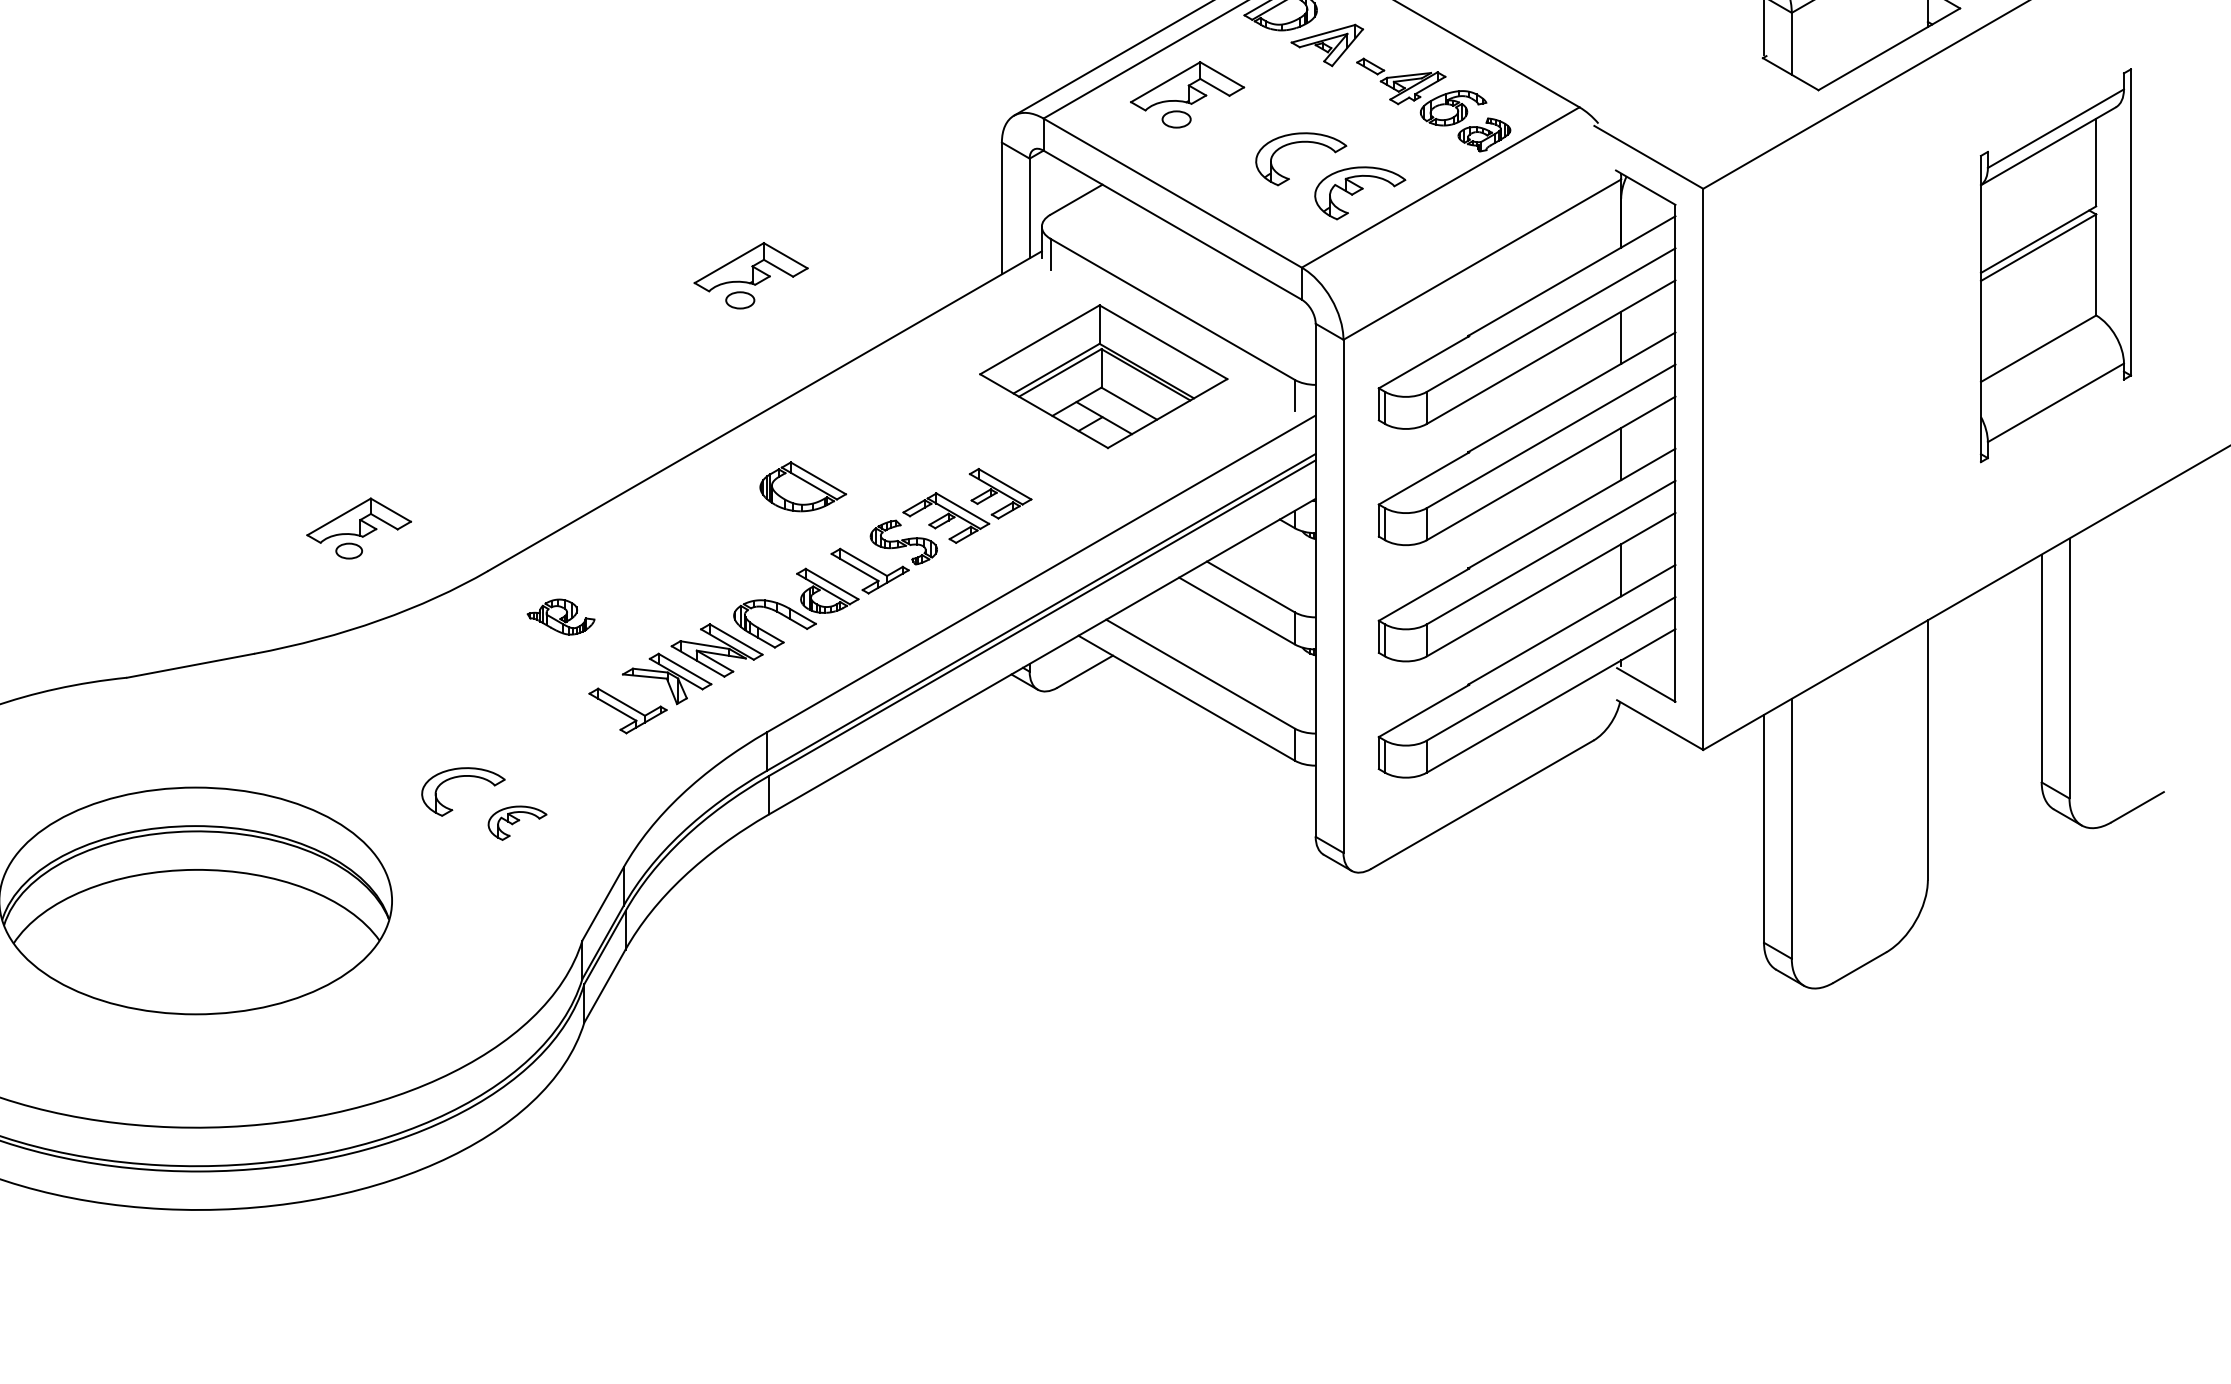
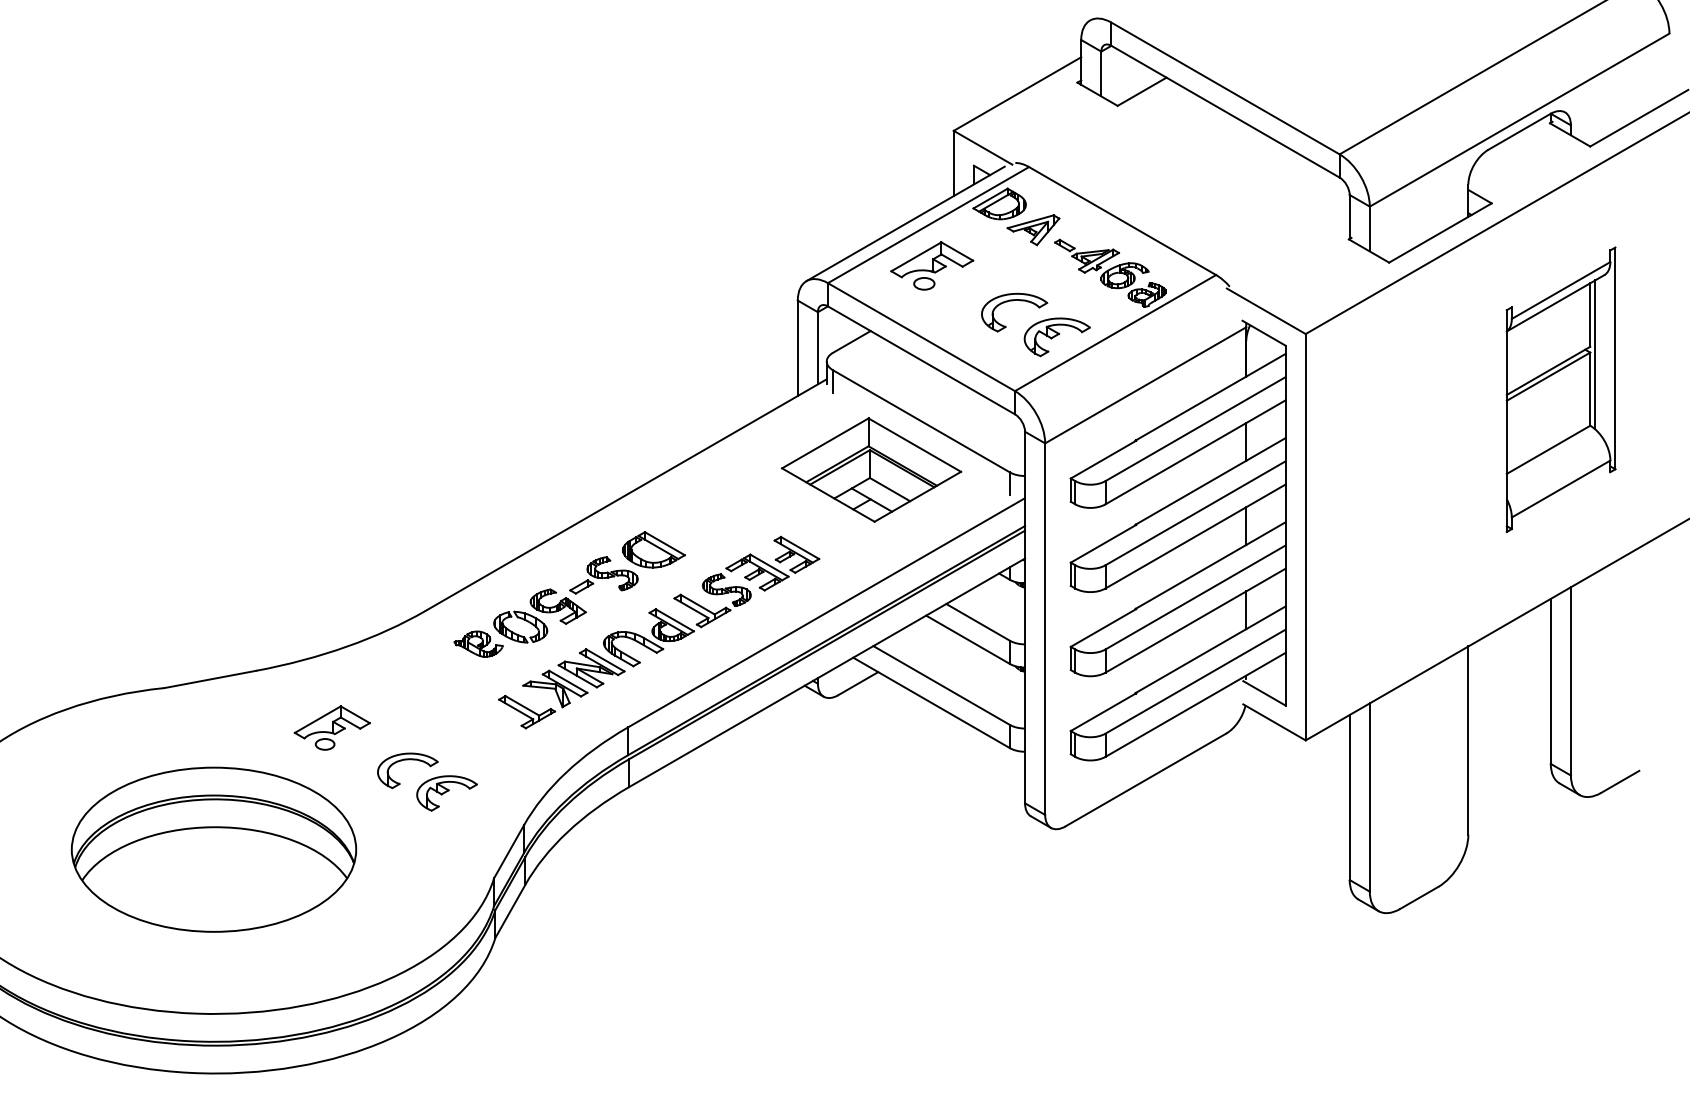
line: (2103, 217) -> (1595, 354), added
part: (751, 275) -> (616, 396), removed
part: (357, 527) -> (331, 727), moved
part: (681, 555) -> (565, 599), added
part: (516, 823) -> (446, 793), size x1.43

